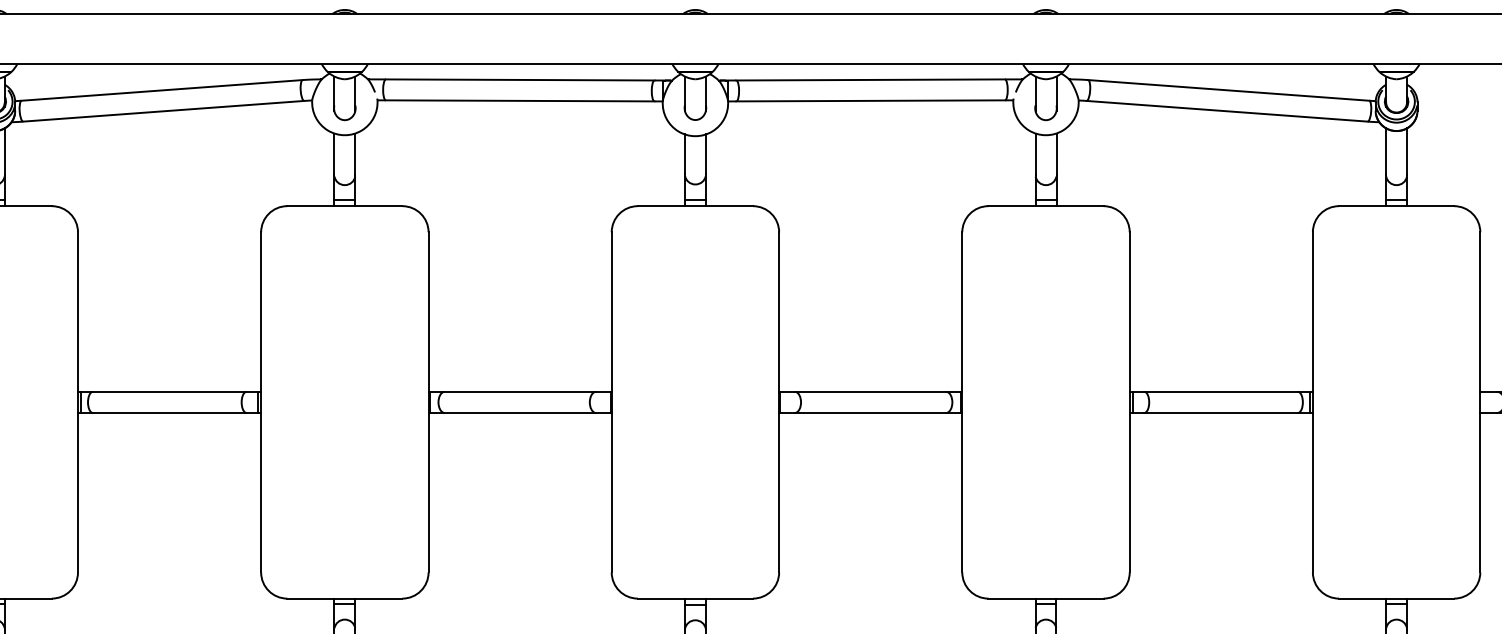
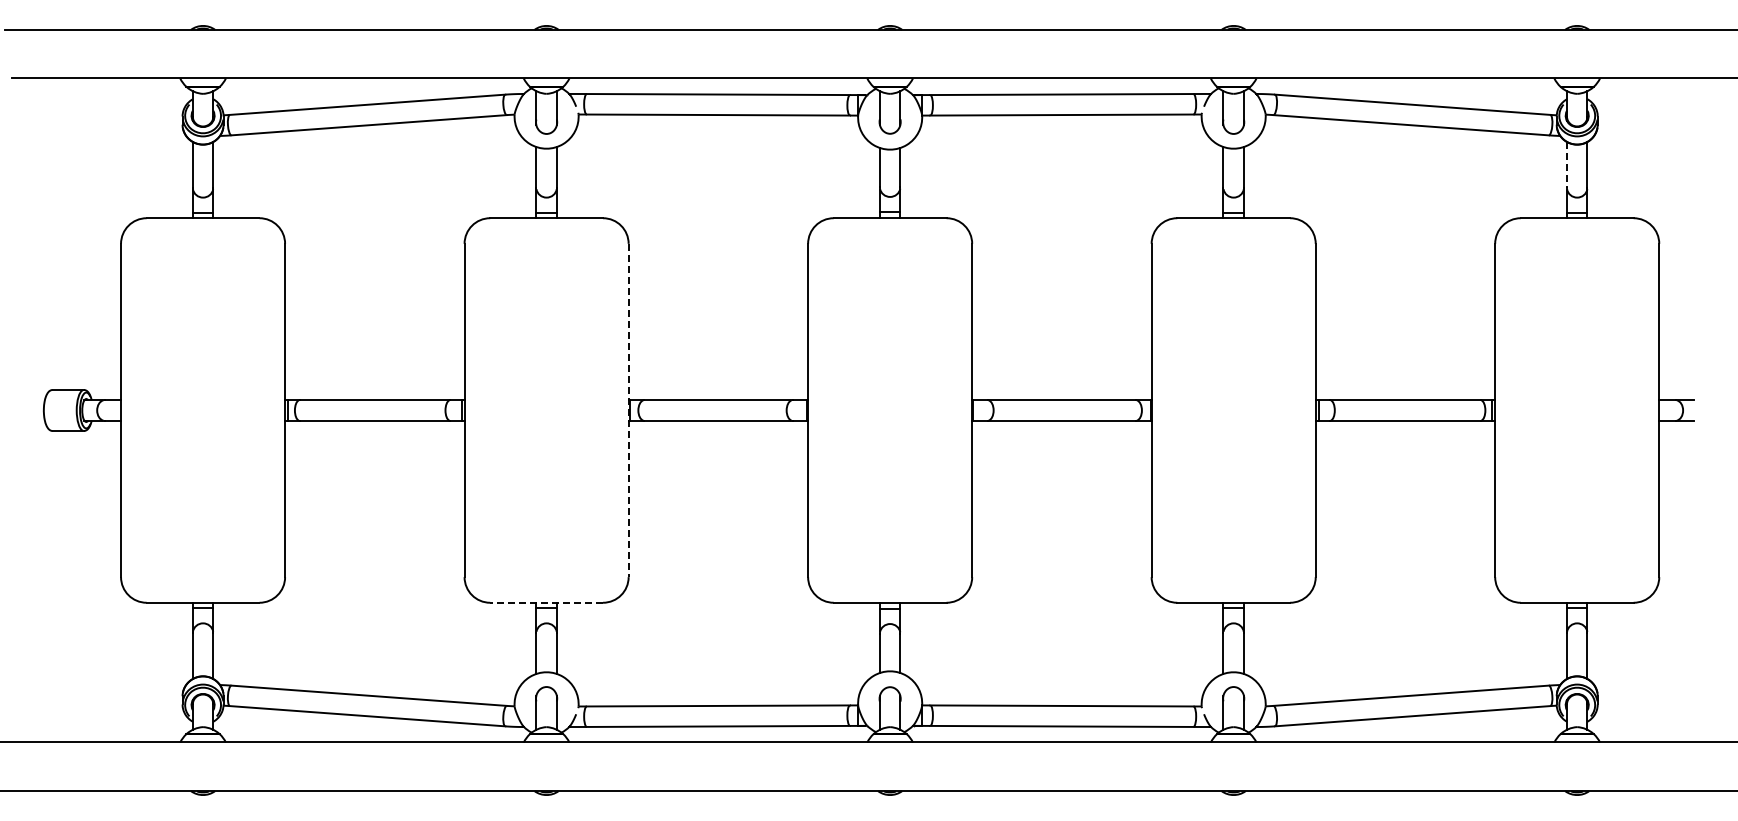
line: (1385, 151) -> (1566, 164), solid -> dashed
line: (428, 402) -> (628, 410), solid -> dashed
line: (344, 598) -> (546, 602), solid -> dashed

